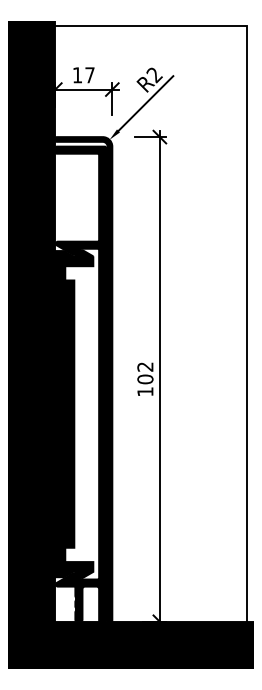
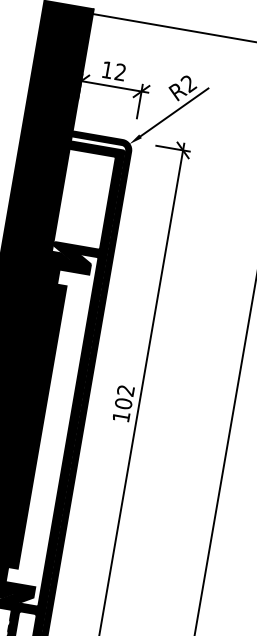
text: (89, 75) -> (120, 72), 17 -> 12

